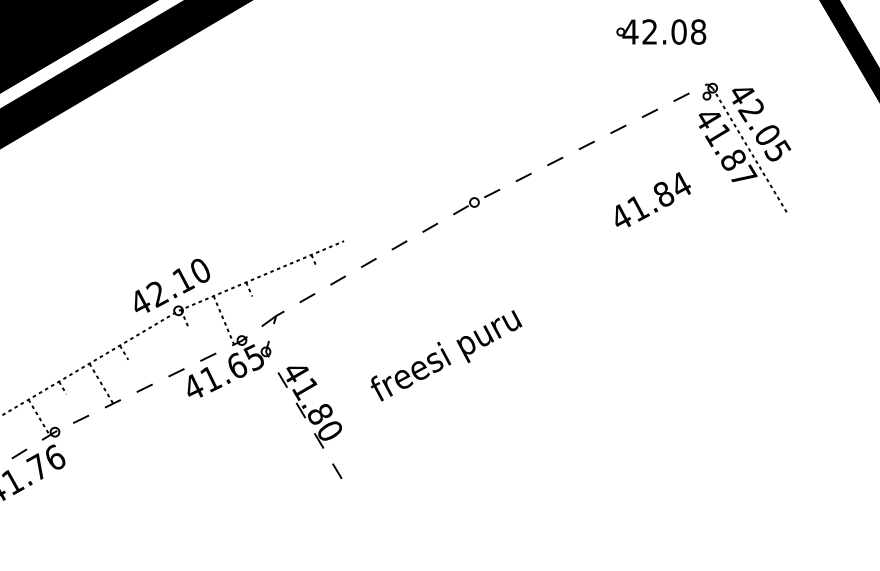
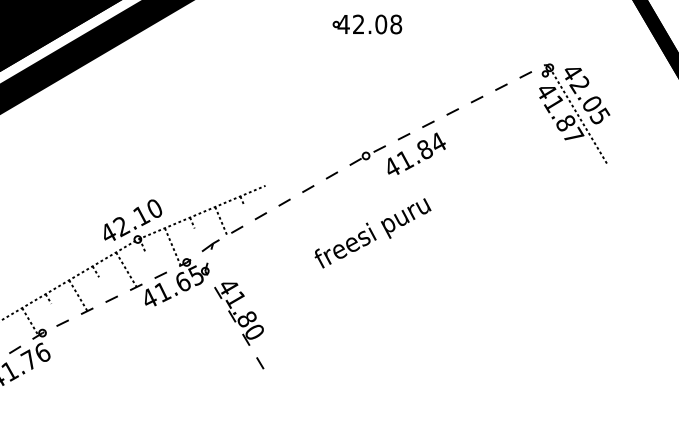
part: (661, 31) -> (367, 24), moved
text: (652, 199) -> (416, 153), moved
line: (286, 286) -> (221, 220), added
line: (163, 349) -> (126, 269), added
text: (446, 355) -> (373, 233), moved

